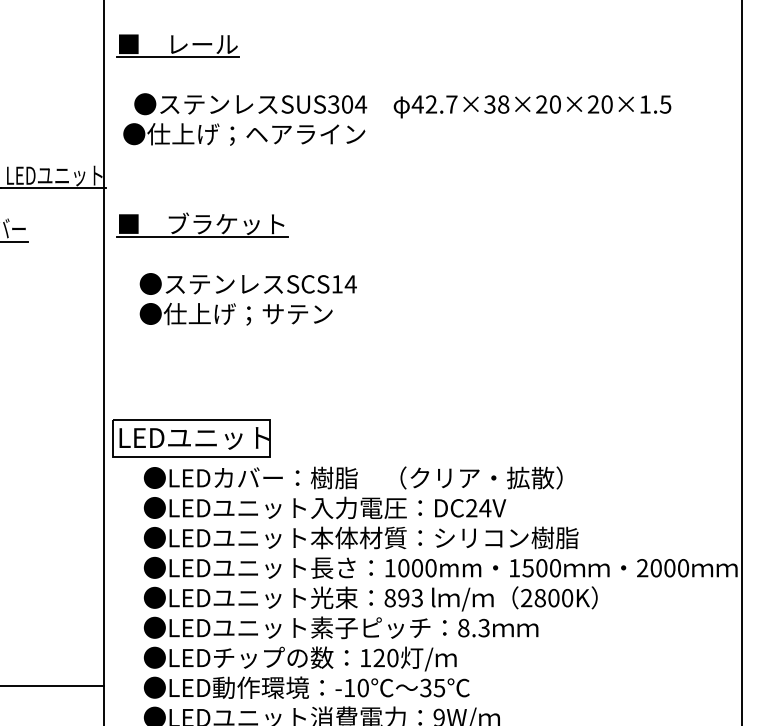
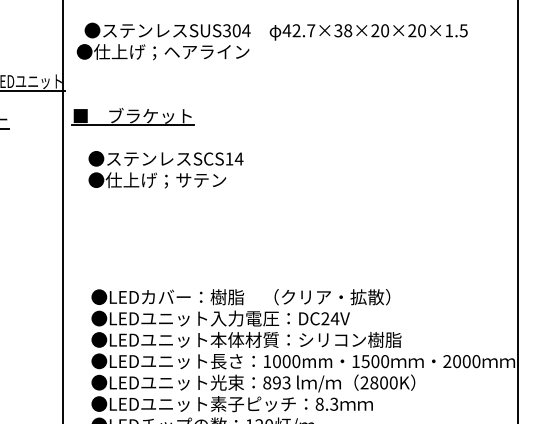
part: (191, 438) -> (125, 269), removed

